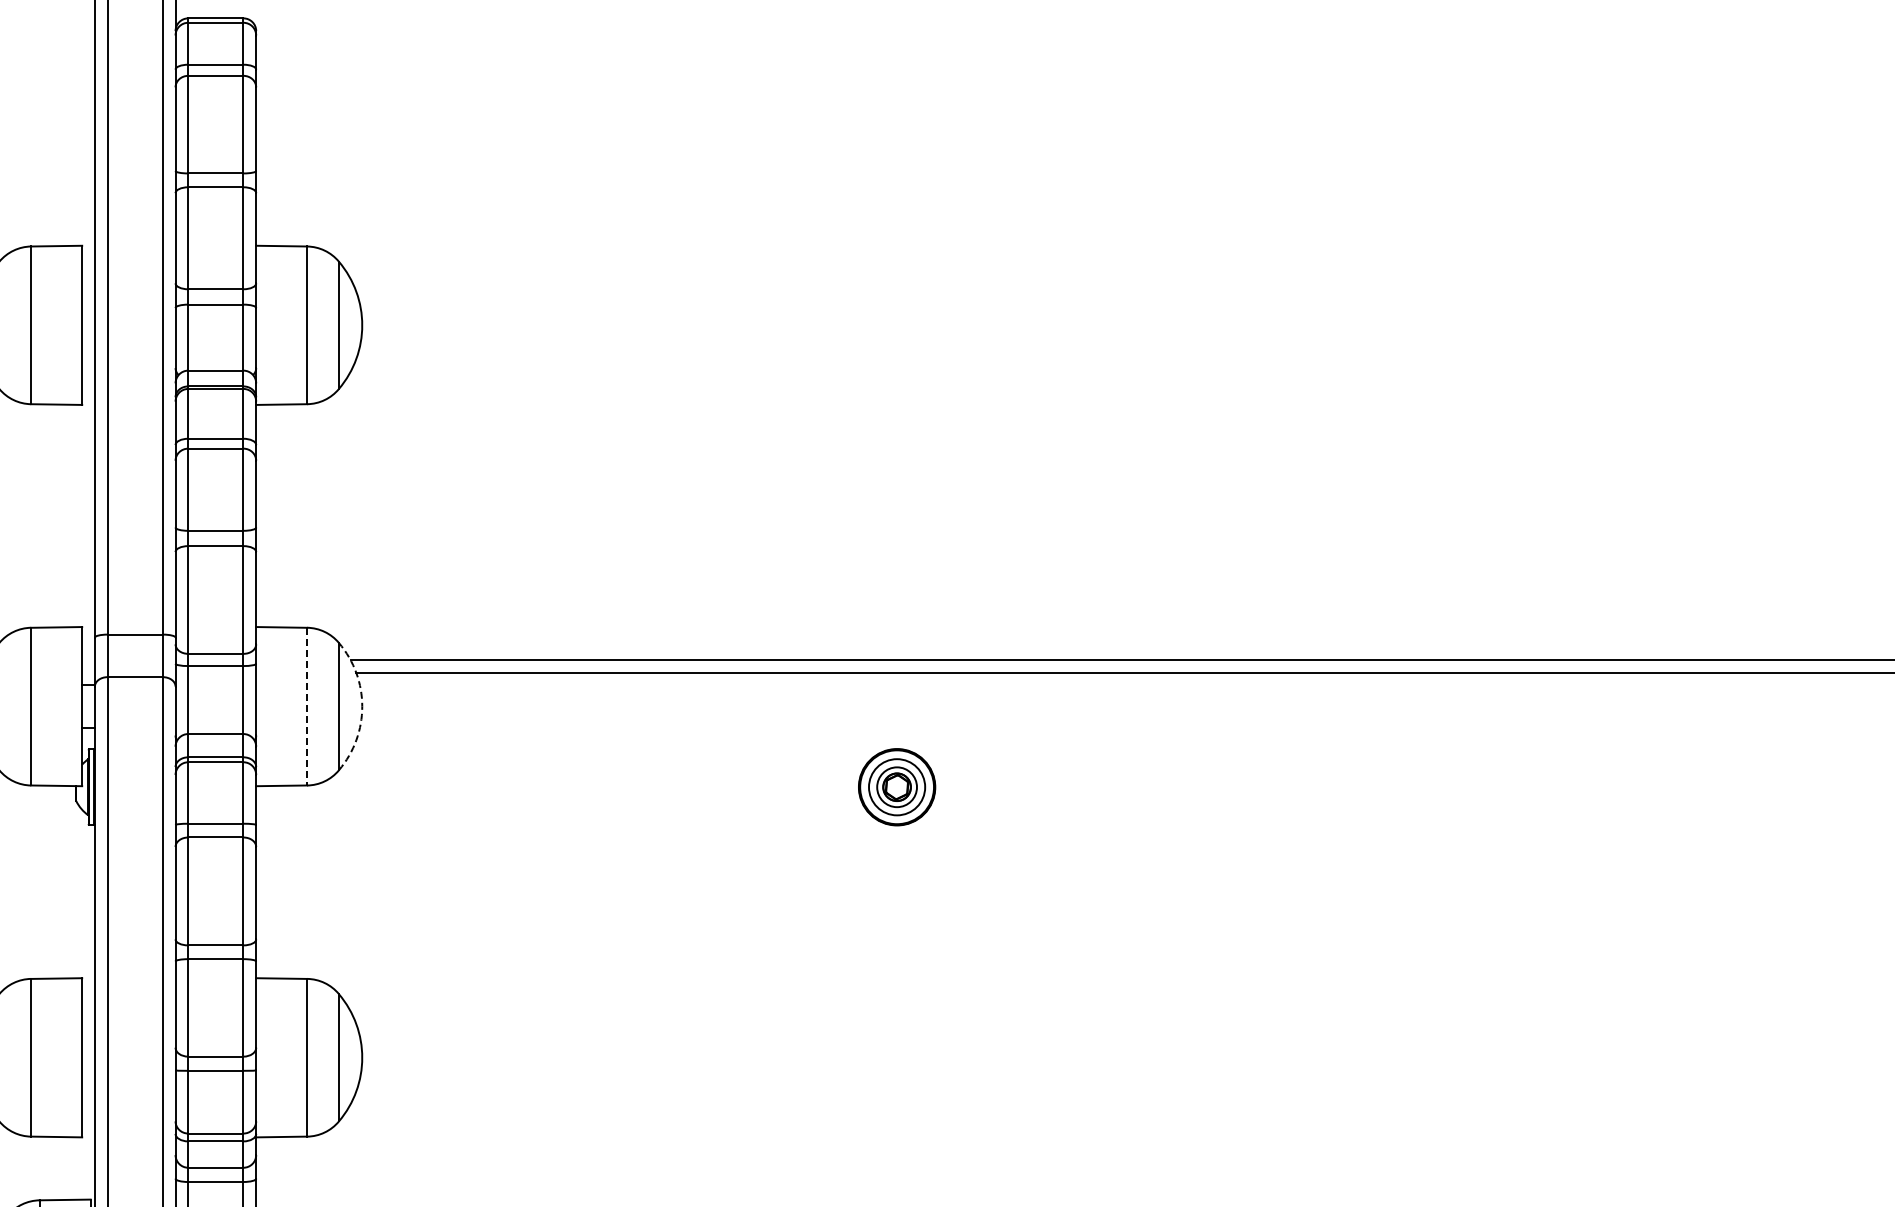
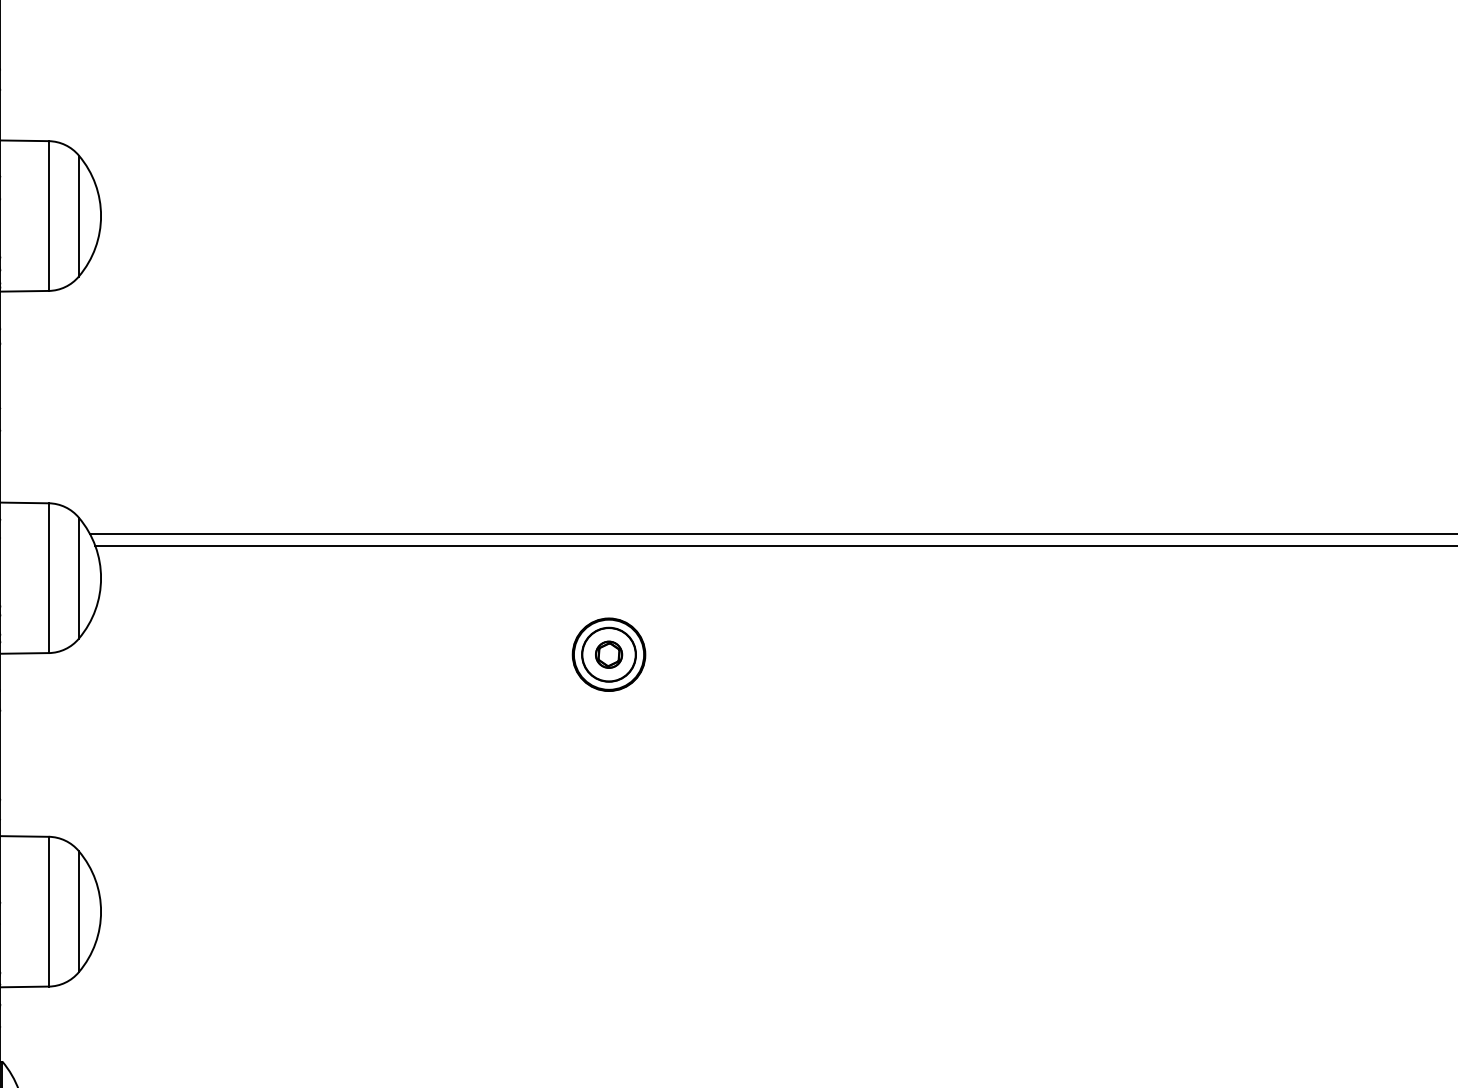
line: (307, 706) -> (49, 578), dashed -> solid
arc: (362, 706) -> (101, 578), dashed -> solid
circle: (896, 786) -> (608, 654), size x1.43

